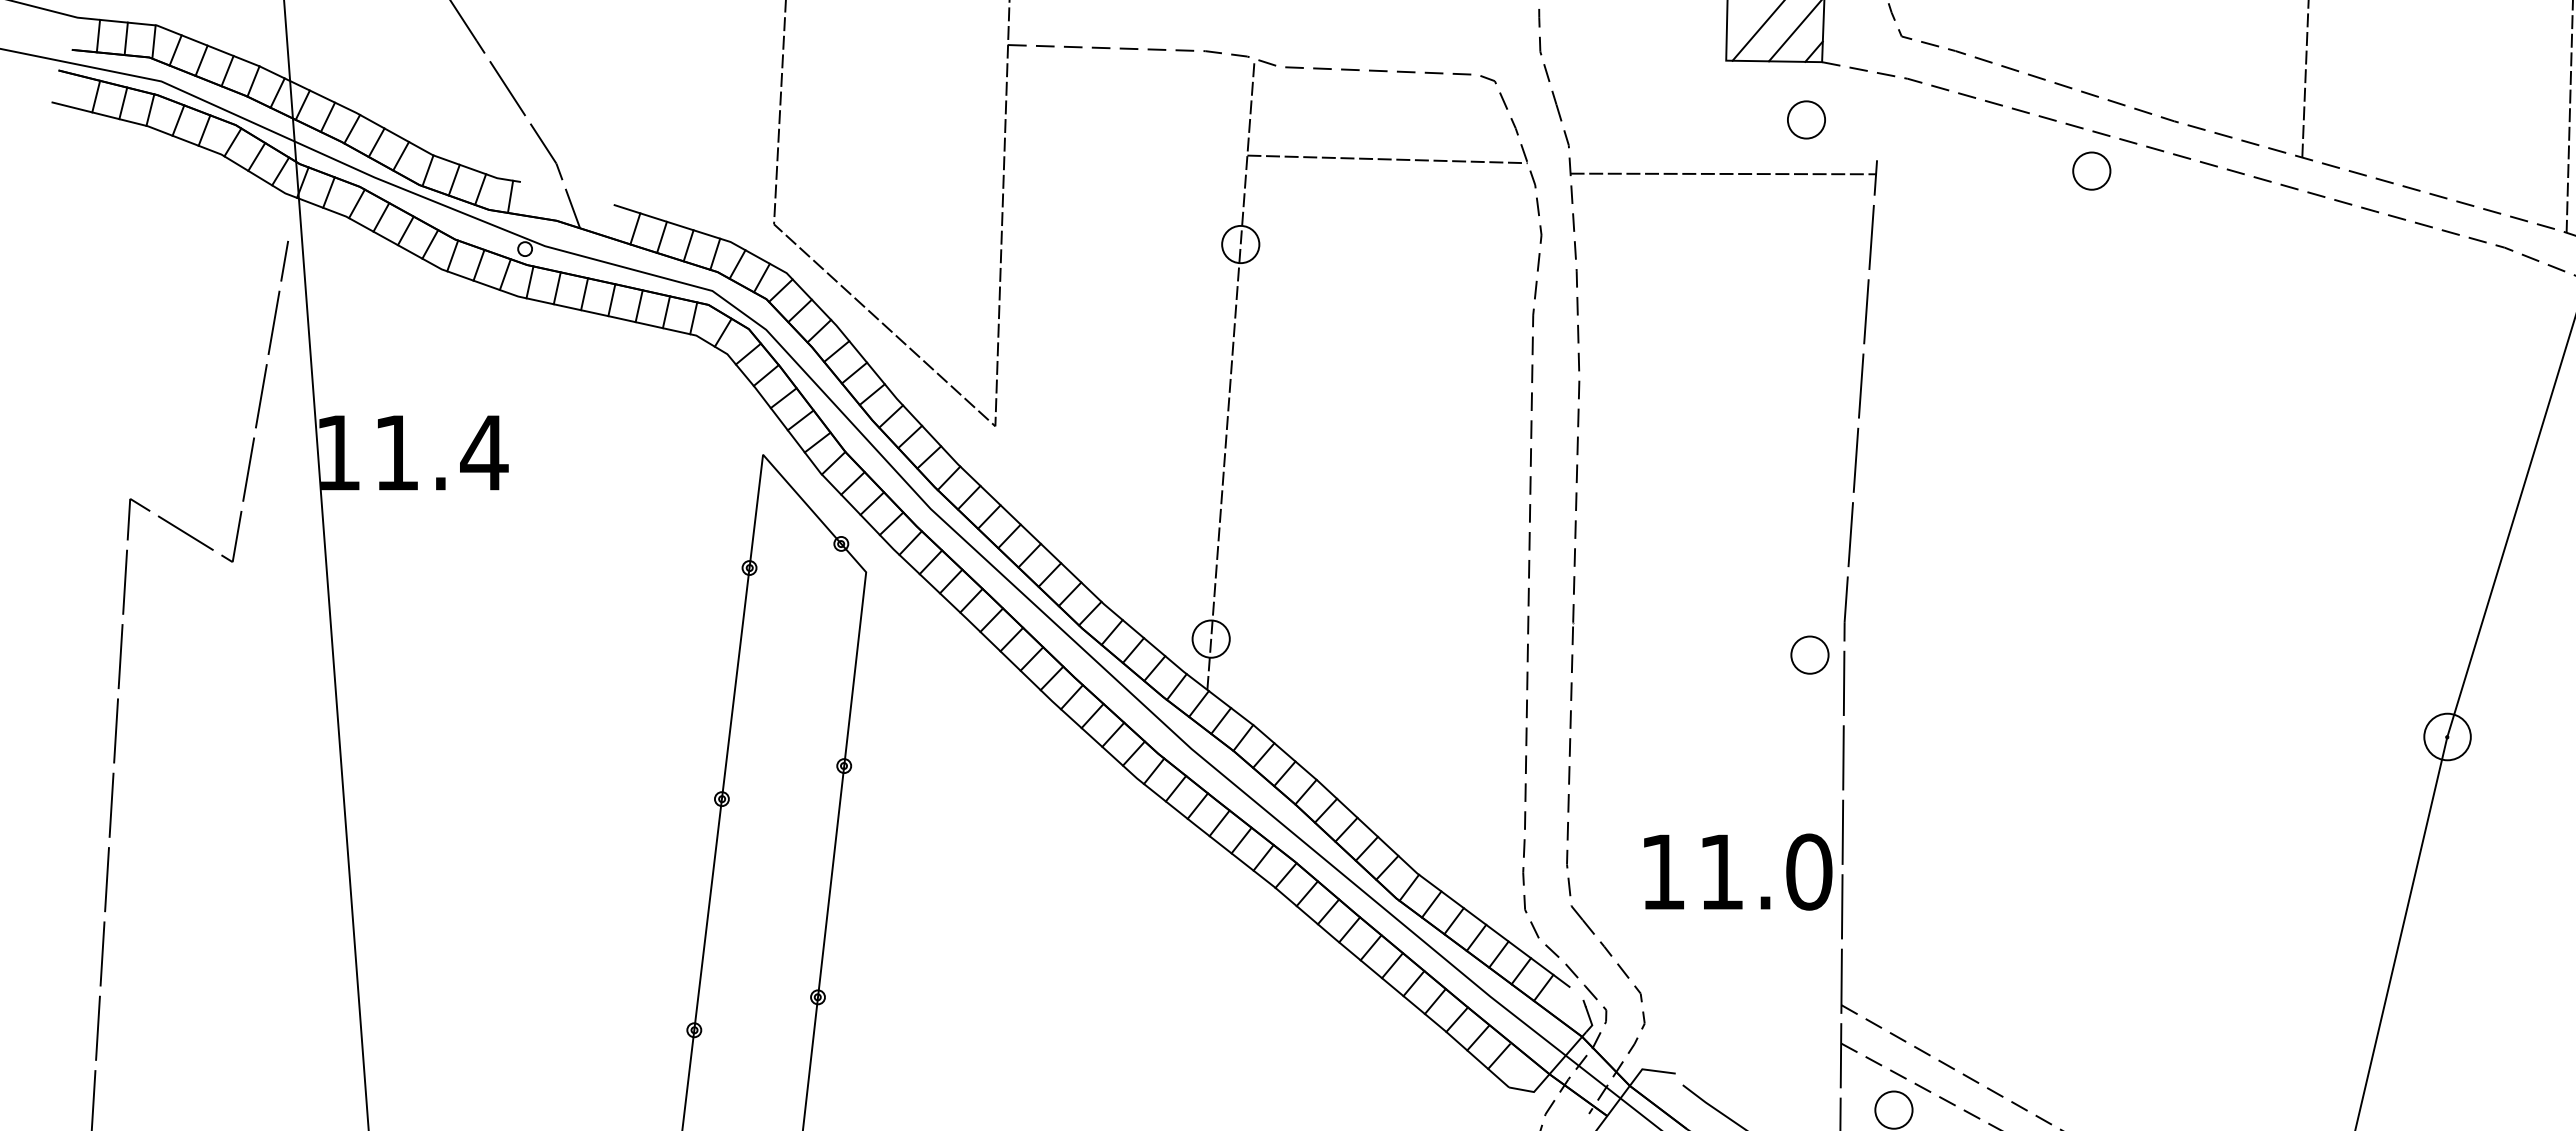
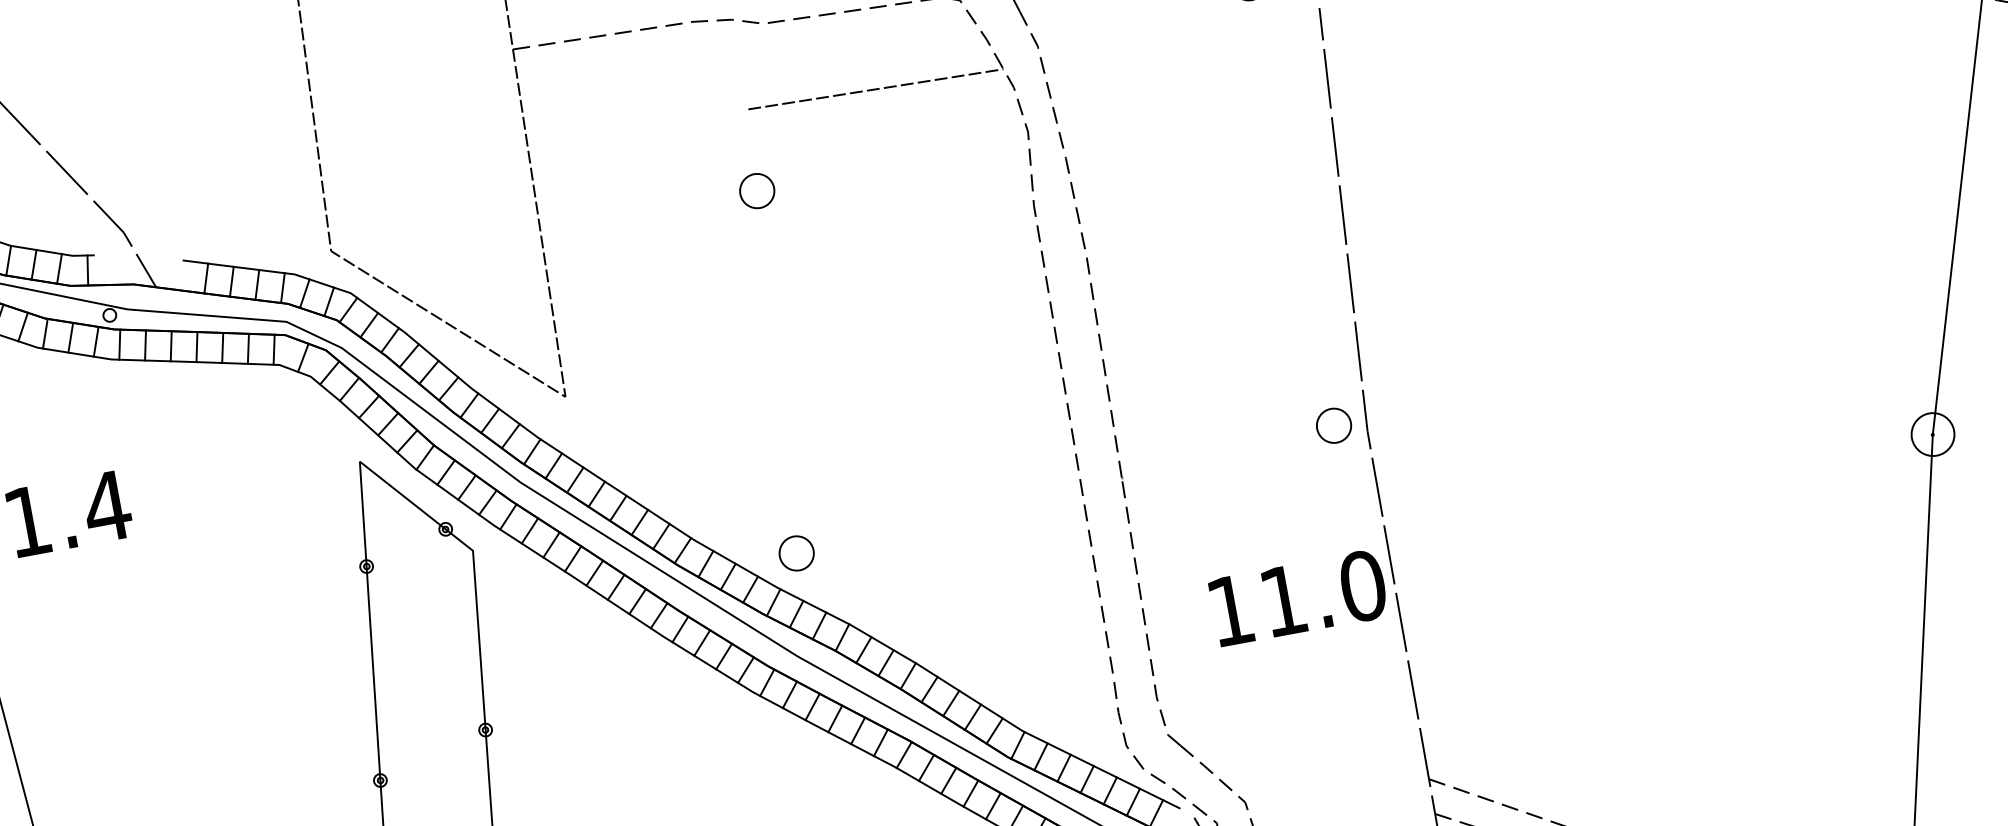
line: (1723, 173) -> (1182, 45), removed
line: (1230, 373) -> (769, 309), removed
part: (1809, 654) -> (1333, 425), moved
text: (1738, 871) -> (1298, 597), moved

